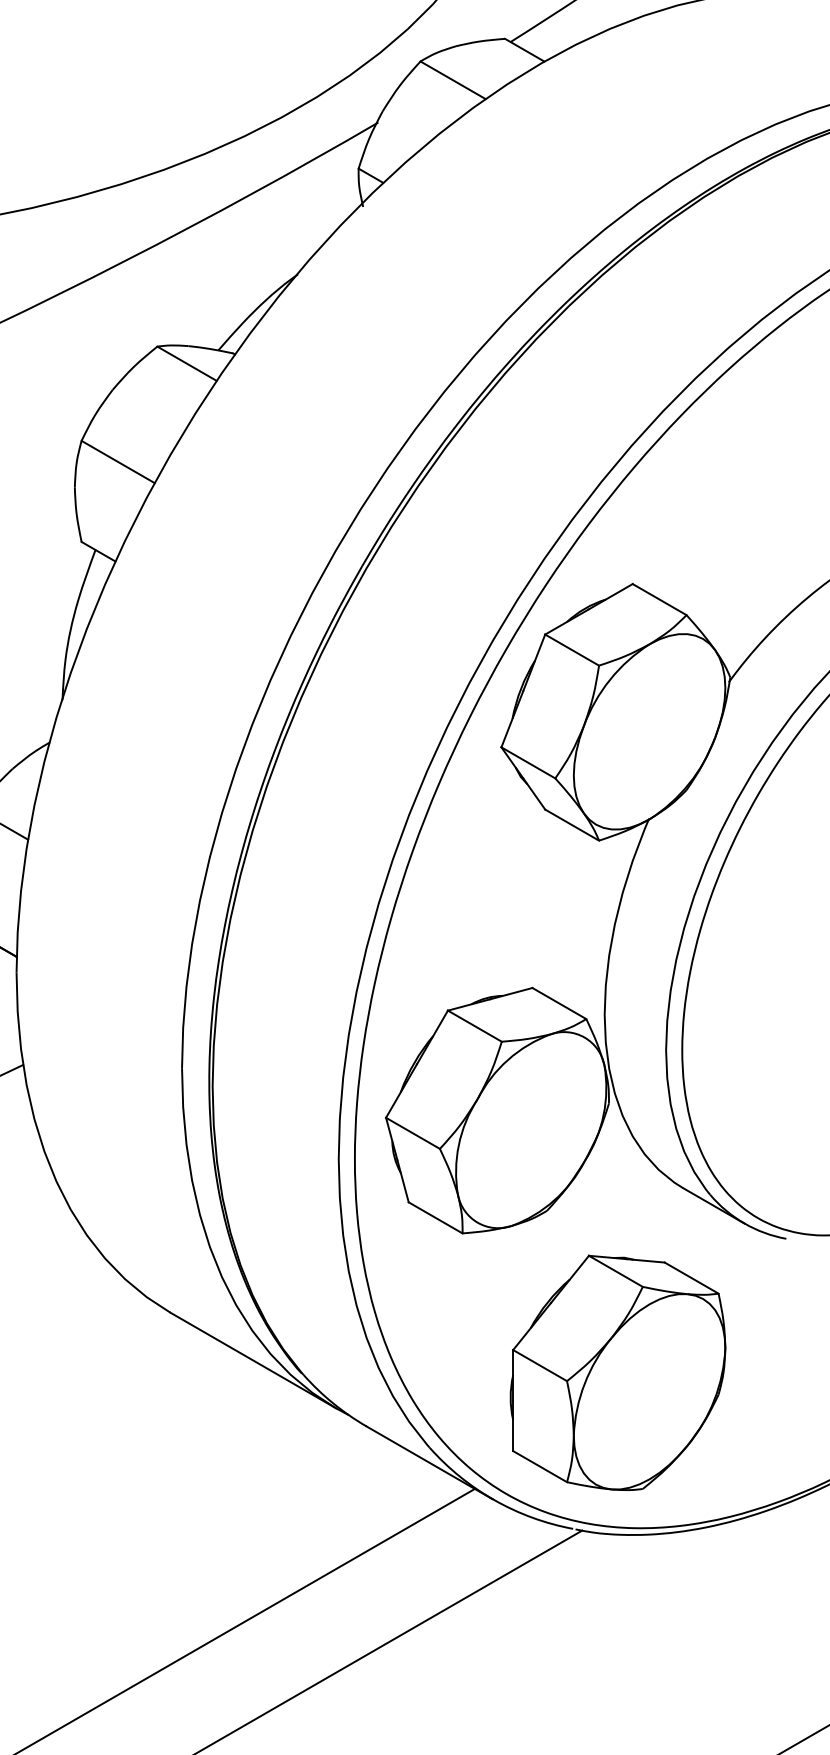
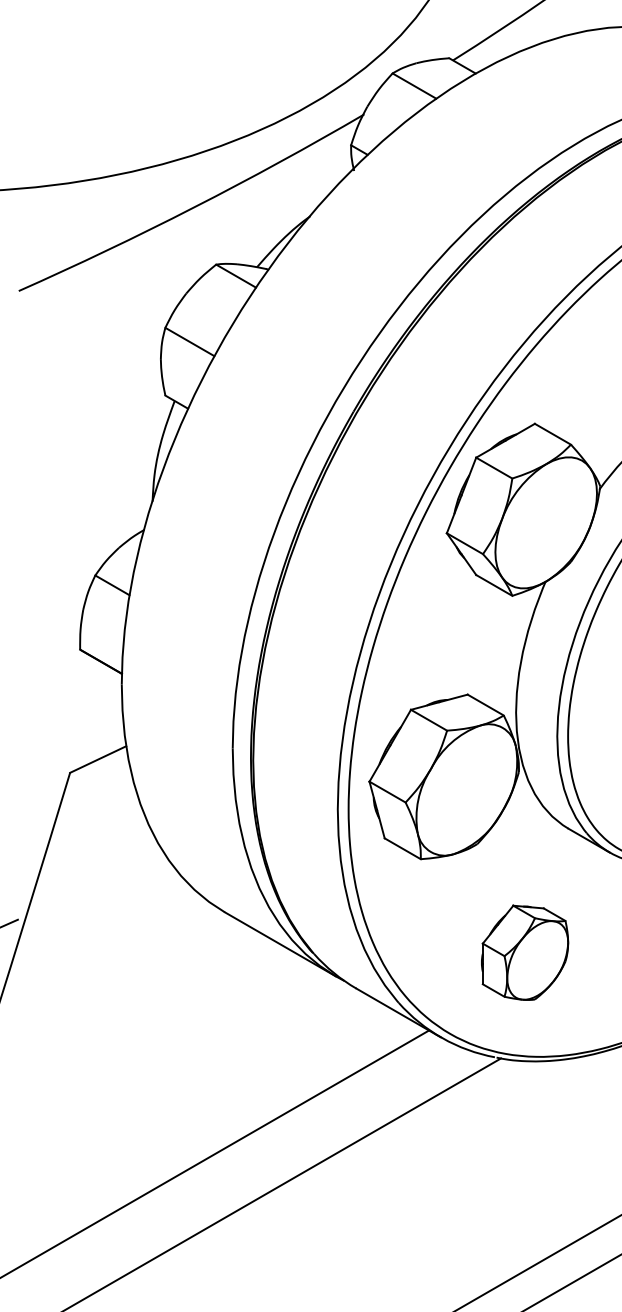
part: (617, 1372) -> (524, 952), size x0.6

